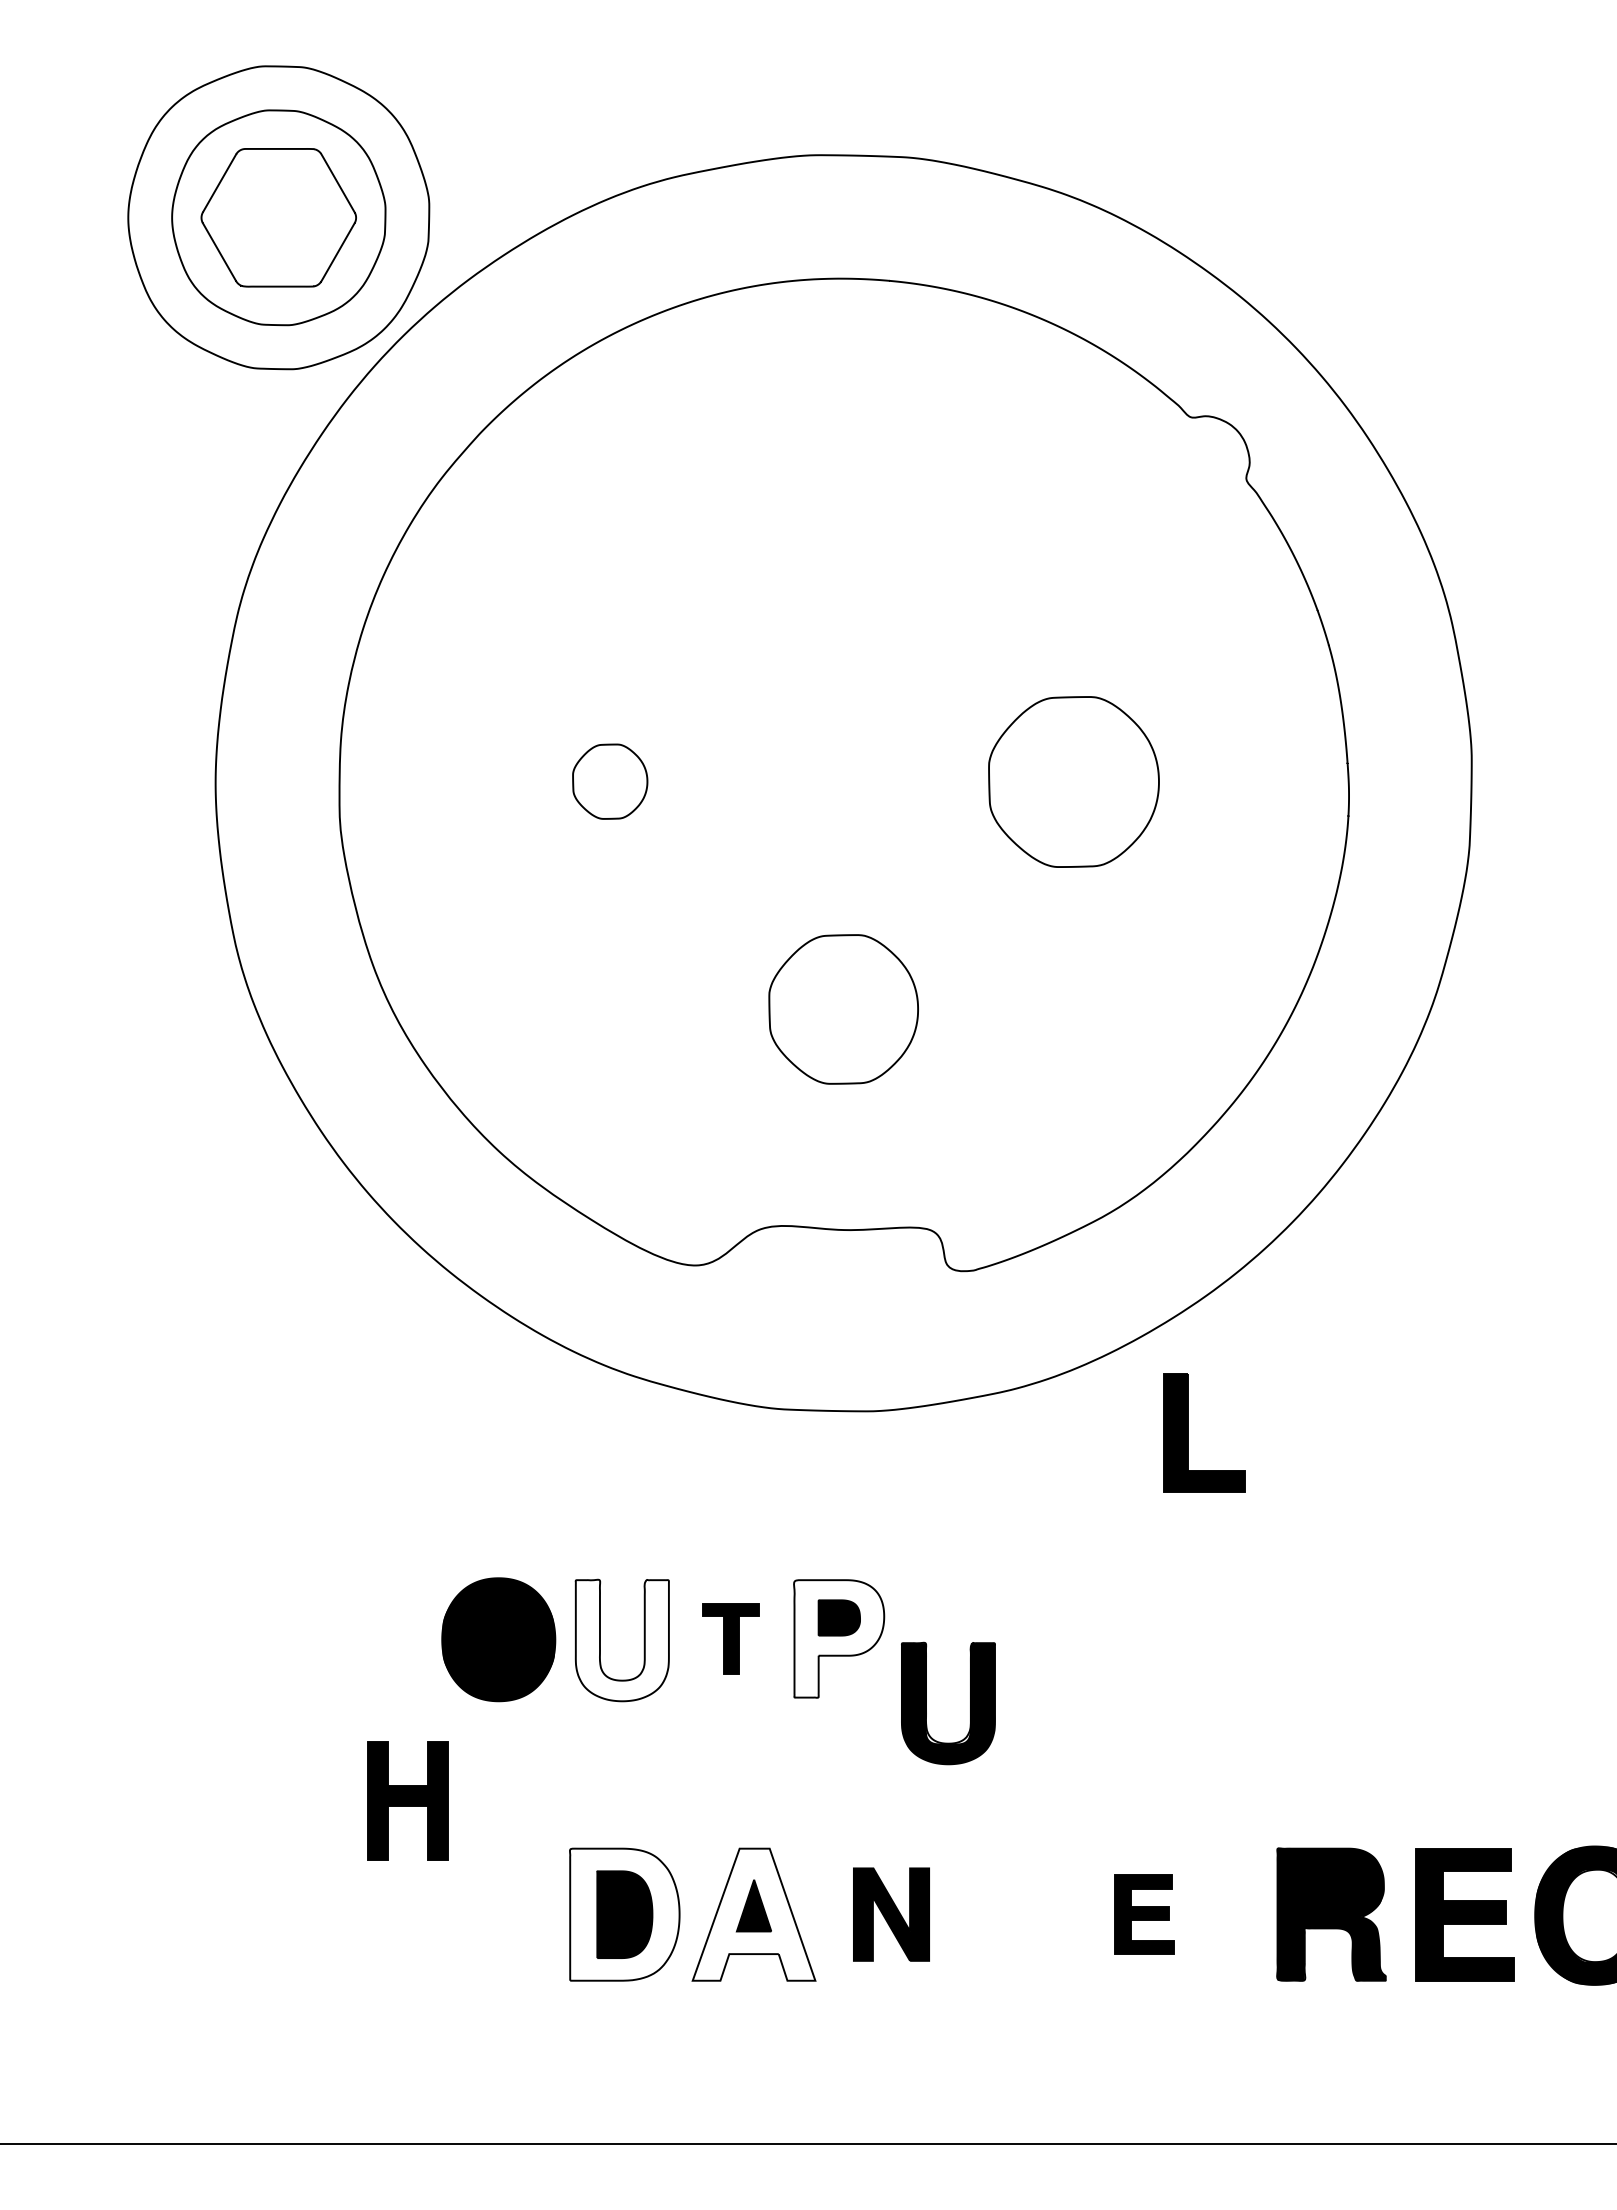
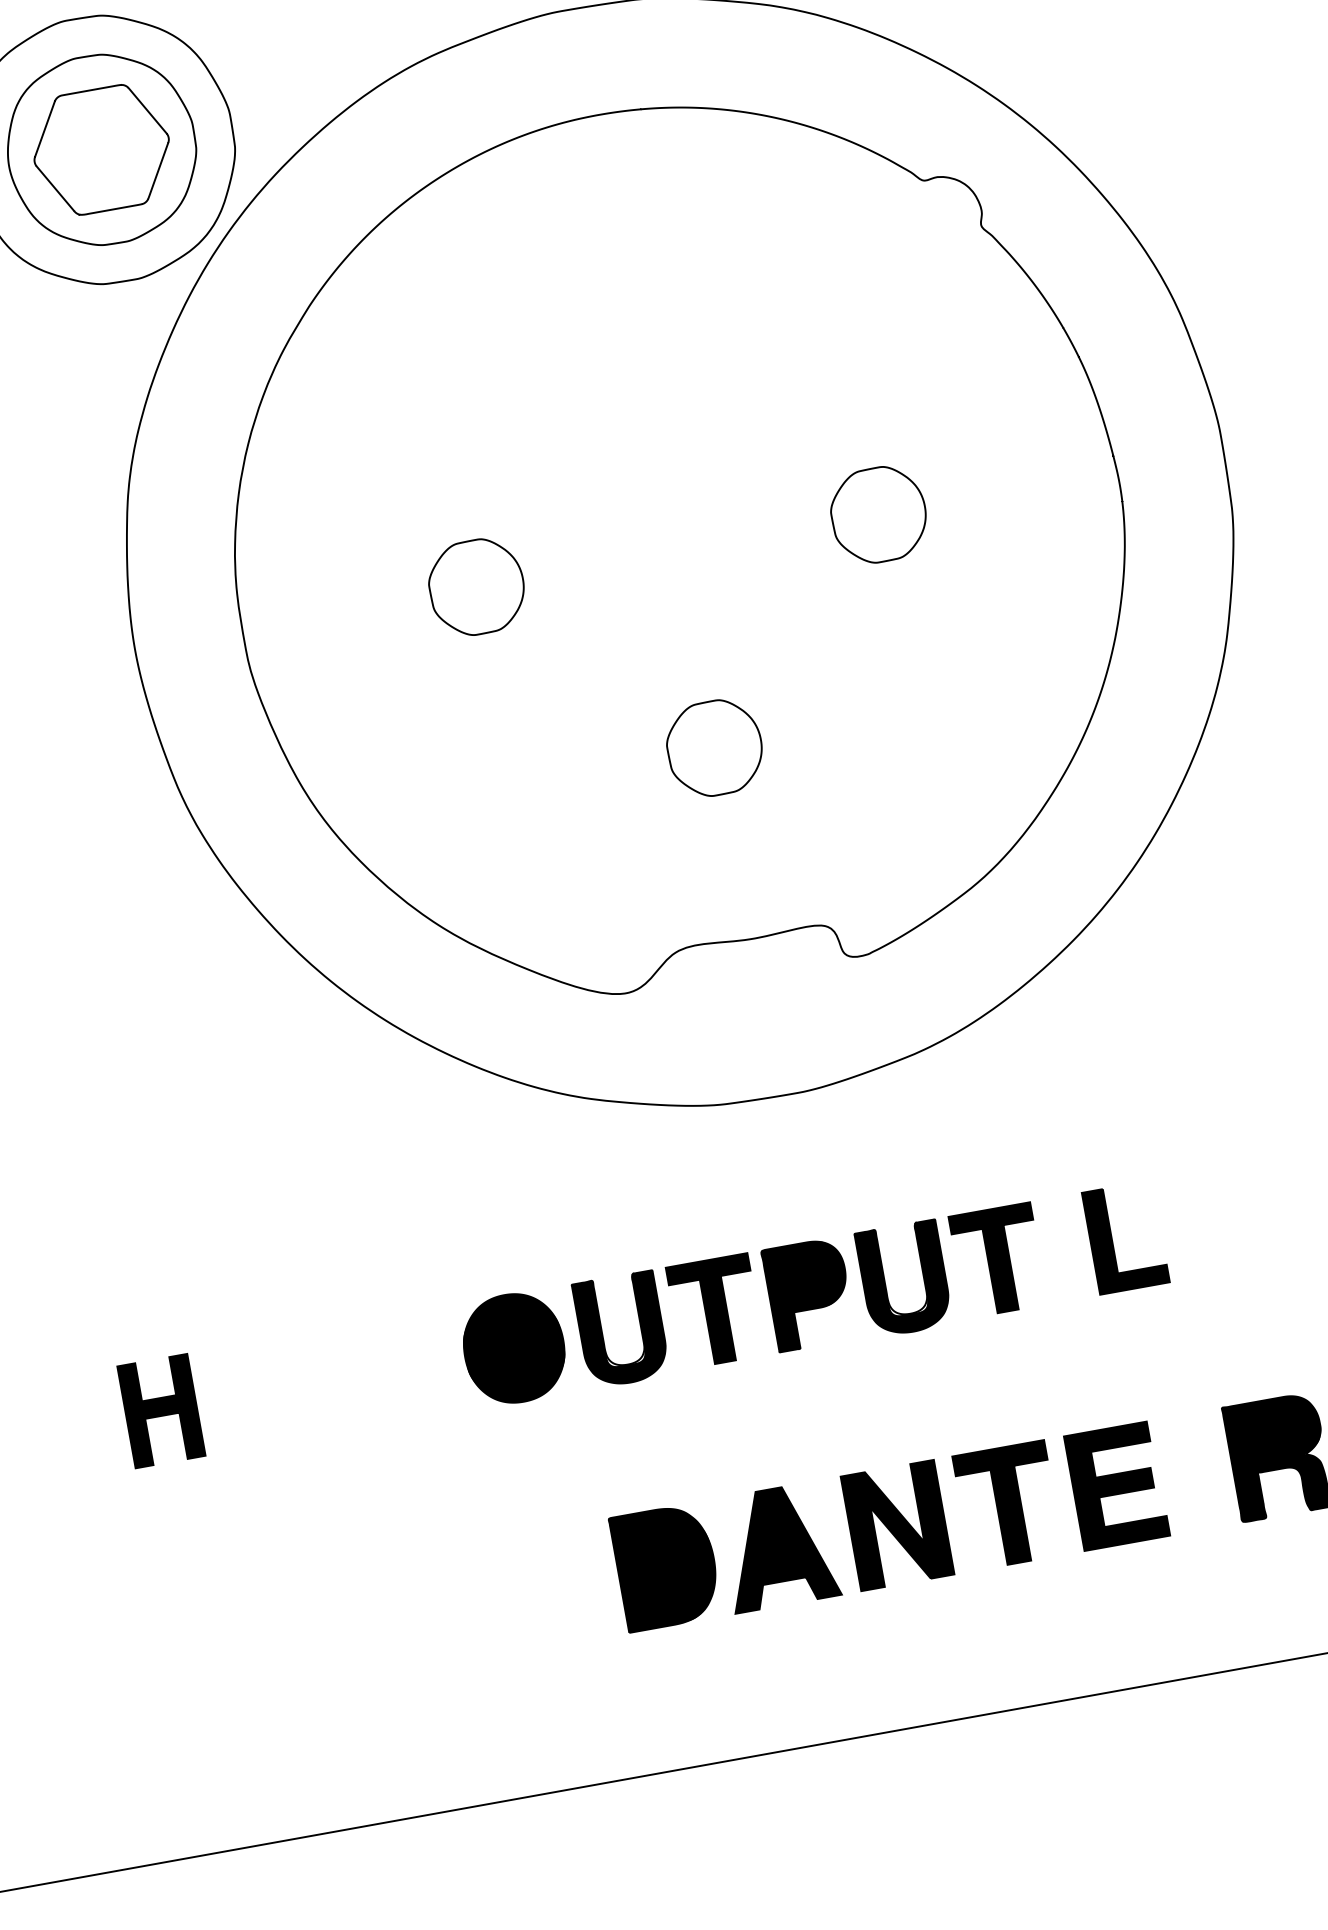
part: (610, 781) -> (477, 586), size x1.43
part: (1073, 781) -> (878, 514), size x0.62
part: (843, 1009) -> (714, 748), size x0.71
part: (1188, 1432) -> (1111, 1239), moved
part: (730, 1638) -> (714, 1311), size x1.67
fill: (839, 1638) -> (809, 1294), added
part: (1057, 1638) -> (998, 1260), added
fill: (621, 1640) -> (620, 1329), added
part: (926, 1703) -> (885, 1282), moved
part: (407, 1800) -> (160, 1410), moved
fill: (624, 1914) -> (666, 1566), added
fill: (753, 1914) -> (777, 1546), added
part: (891, 1914) -> (897, 1525), size x1.43
part: (1019, 1914) -> (1008, 1505), added
part: (1144, 1914) -> (1116, 1485), size x1.67

